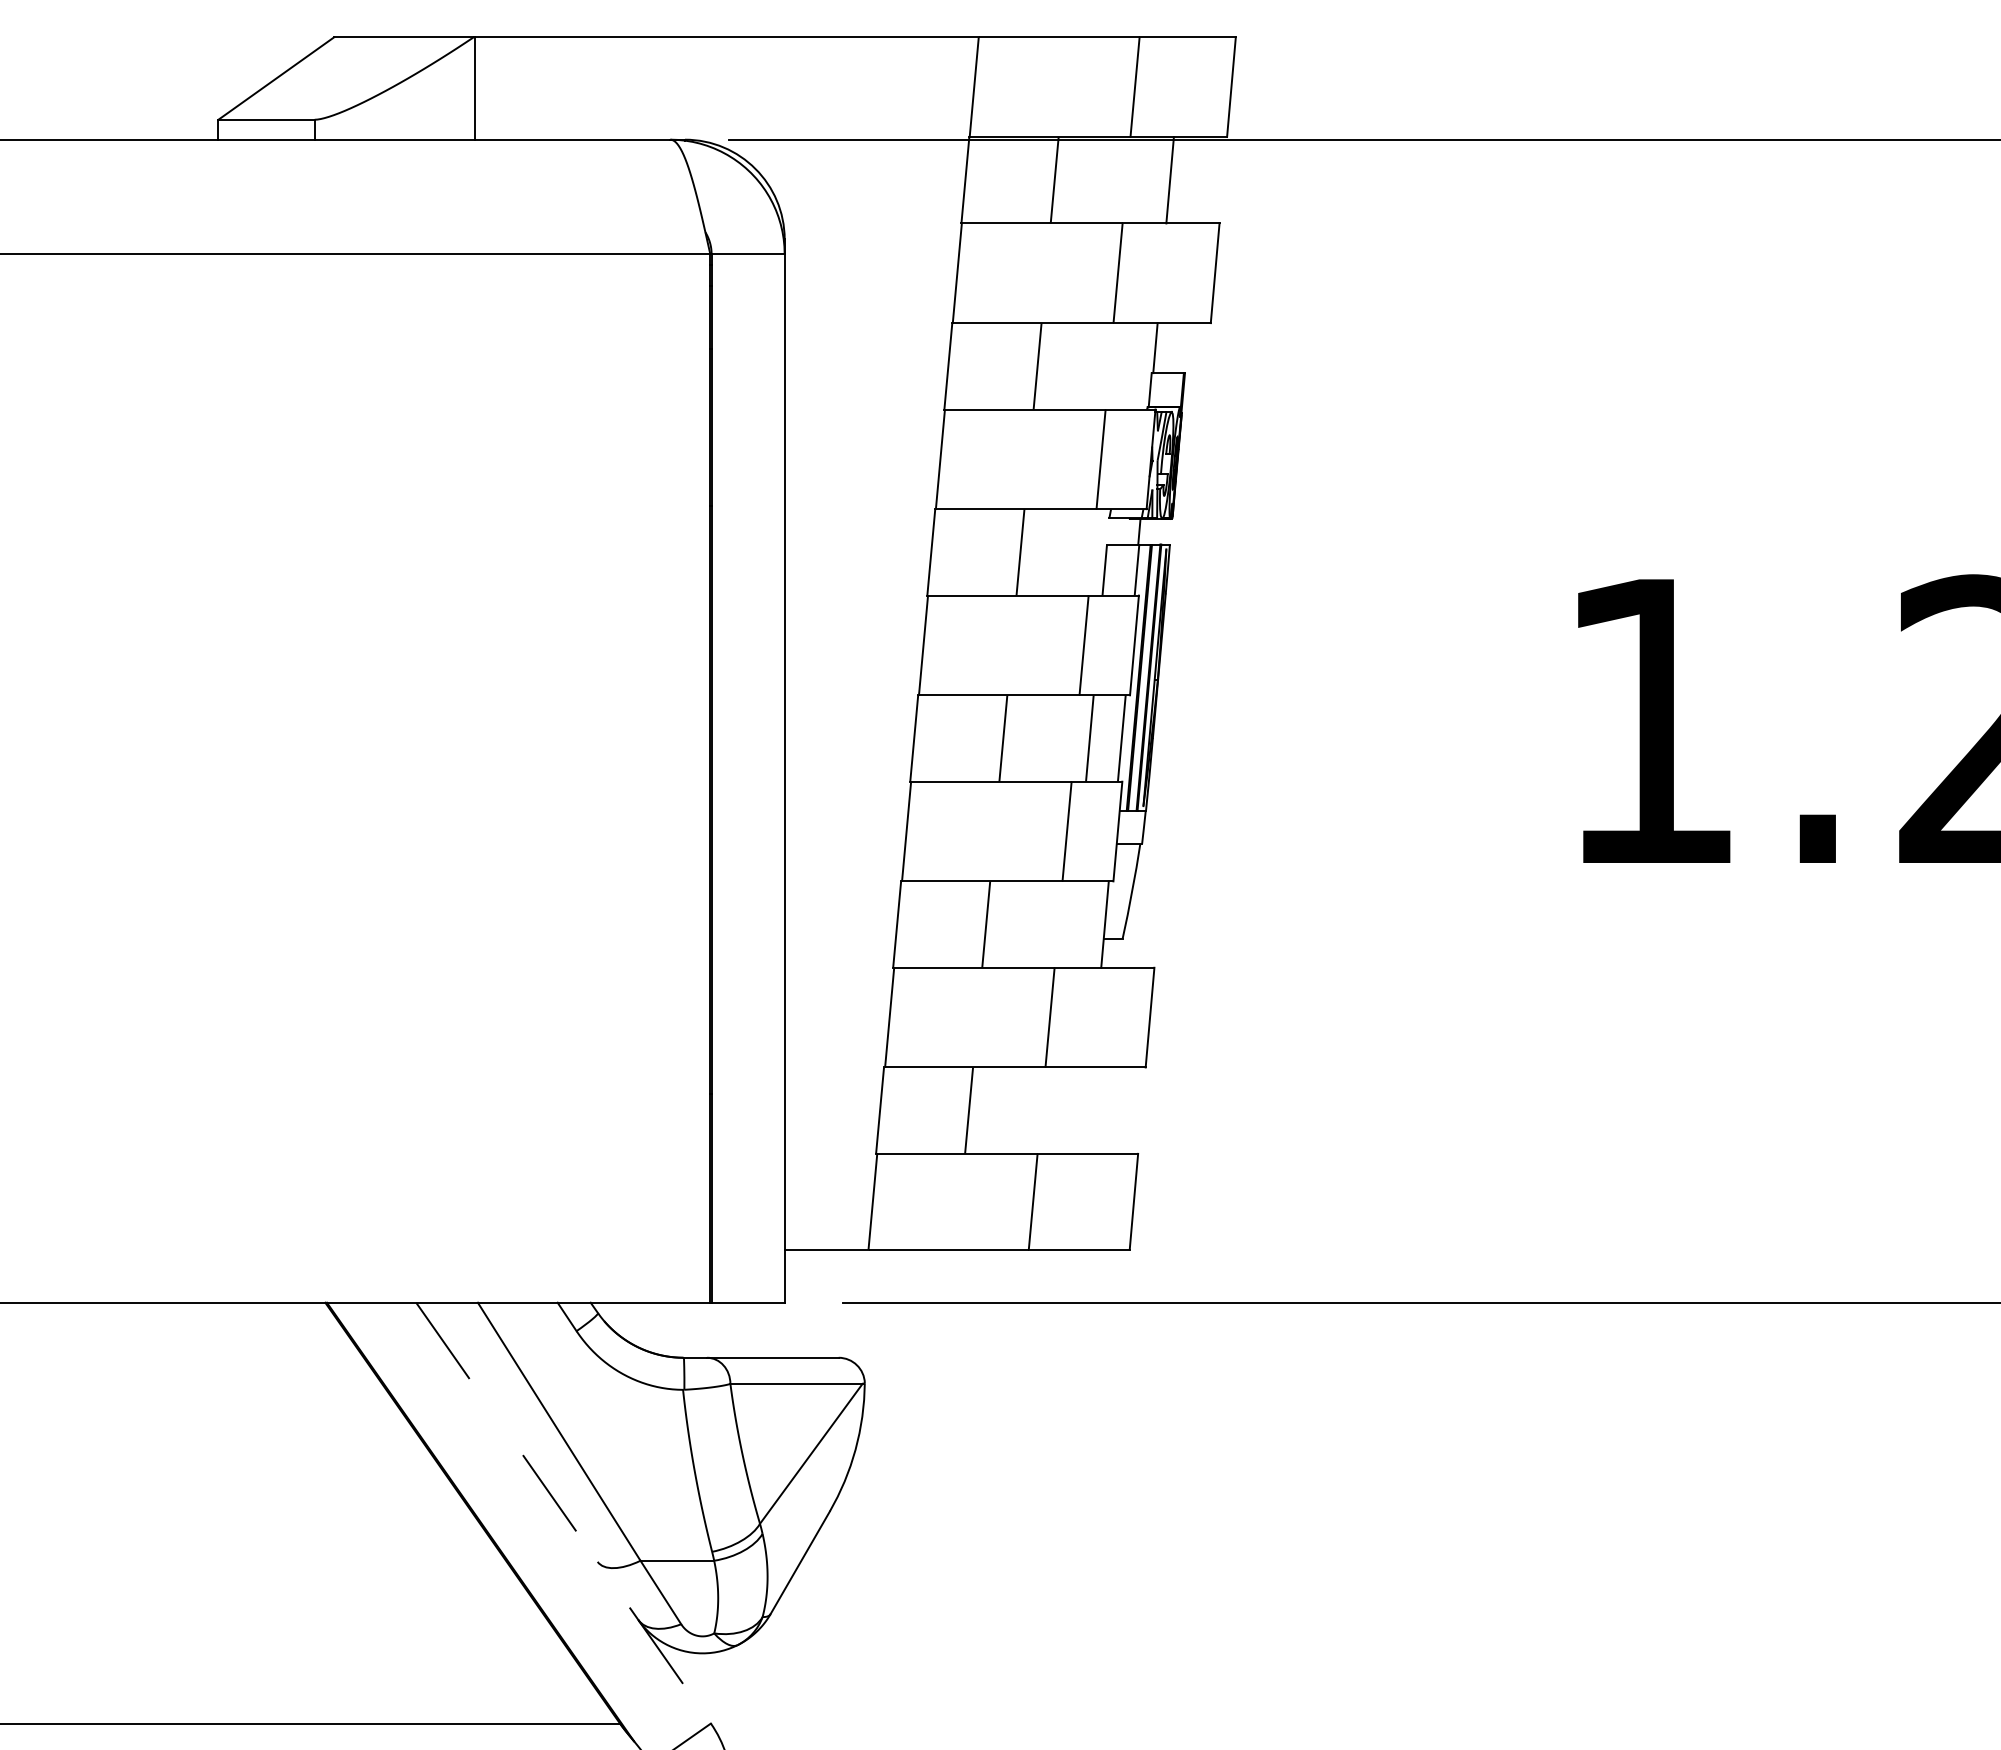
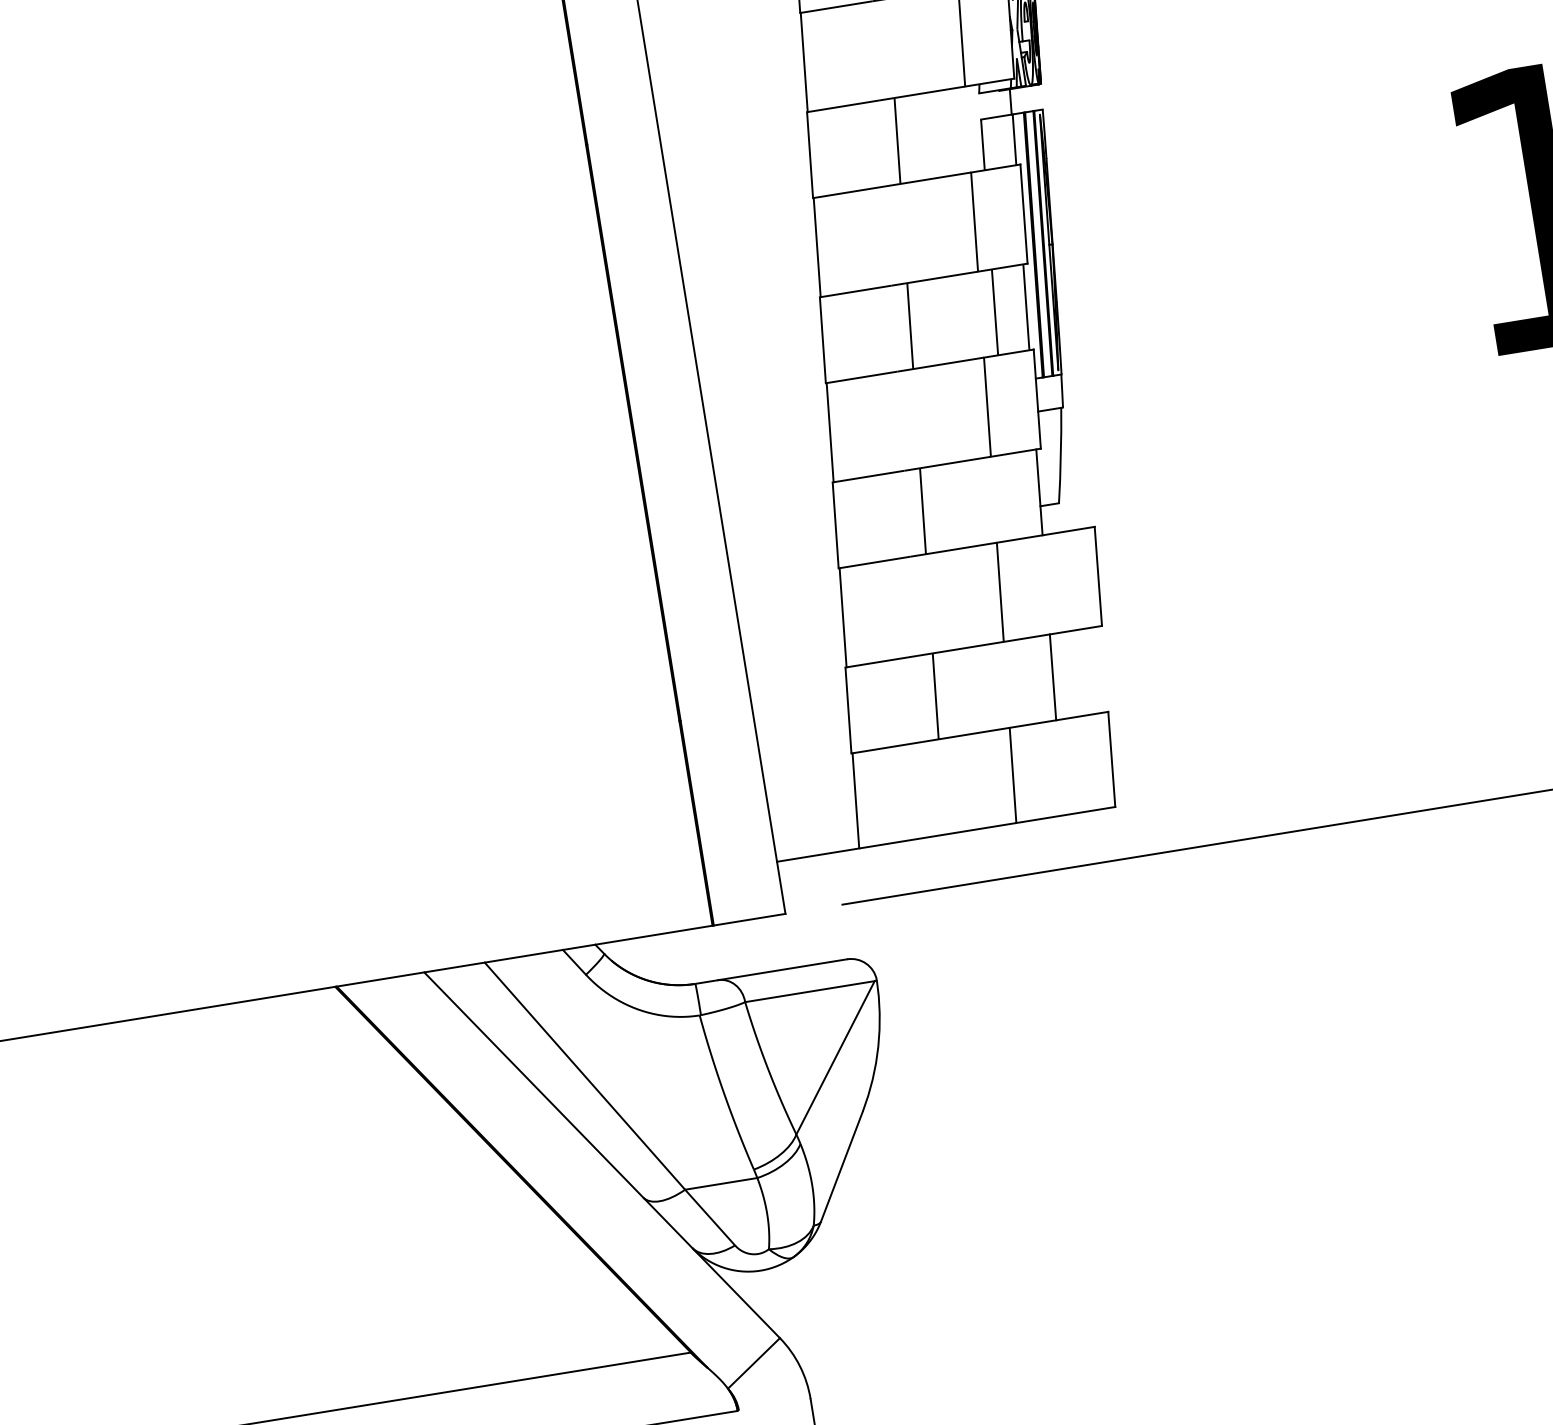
line: (1088, 1110) -> (1052, 677), added
line: (563, 1513) -> (602, 1155), dashed -> solid

